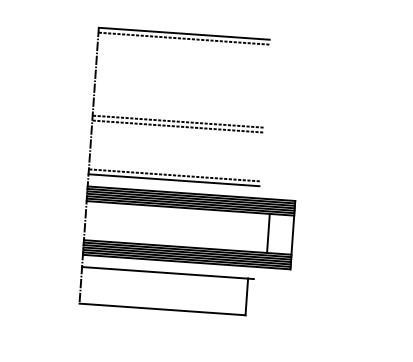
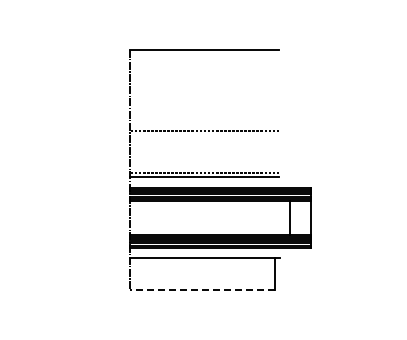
line: (183, 38) -> (204, 53), removed
line: (177, 121) -> (204, 126), removed
line: (162, 309) -> (202, 290), solid -> dashed

